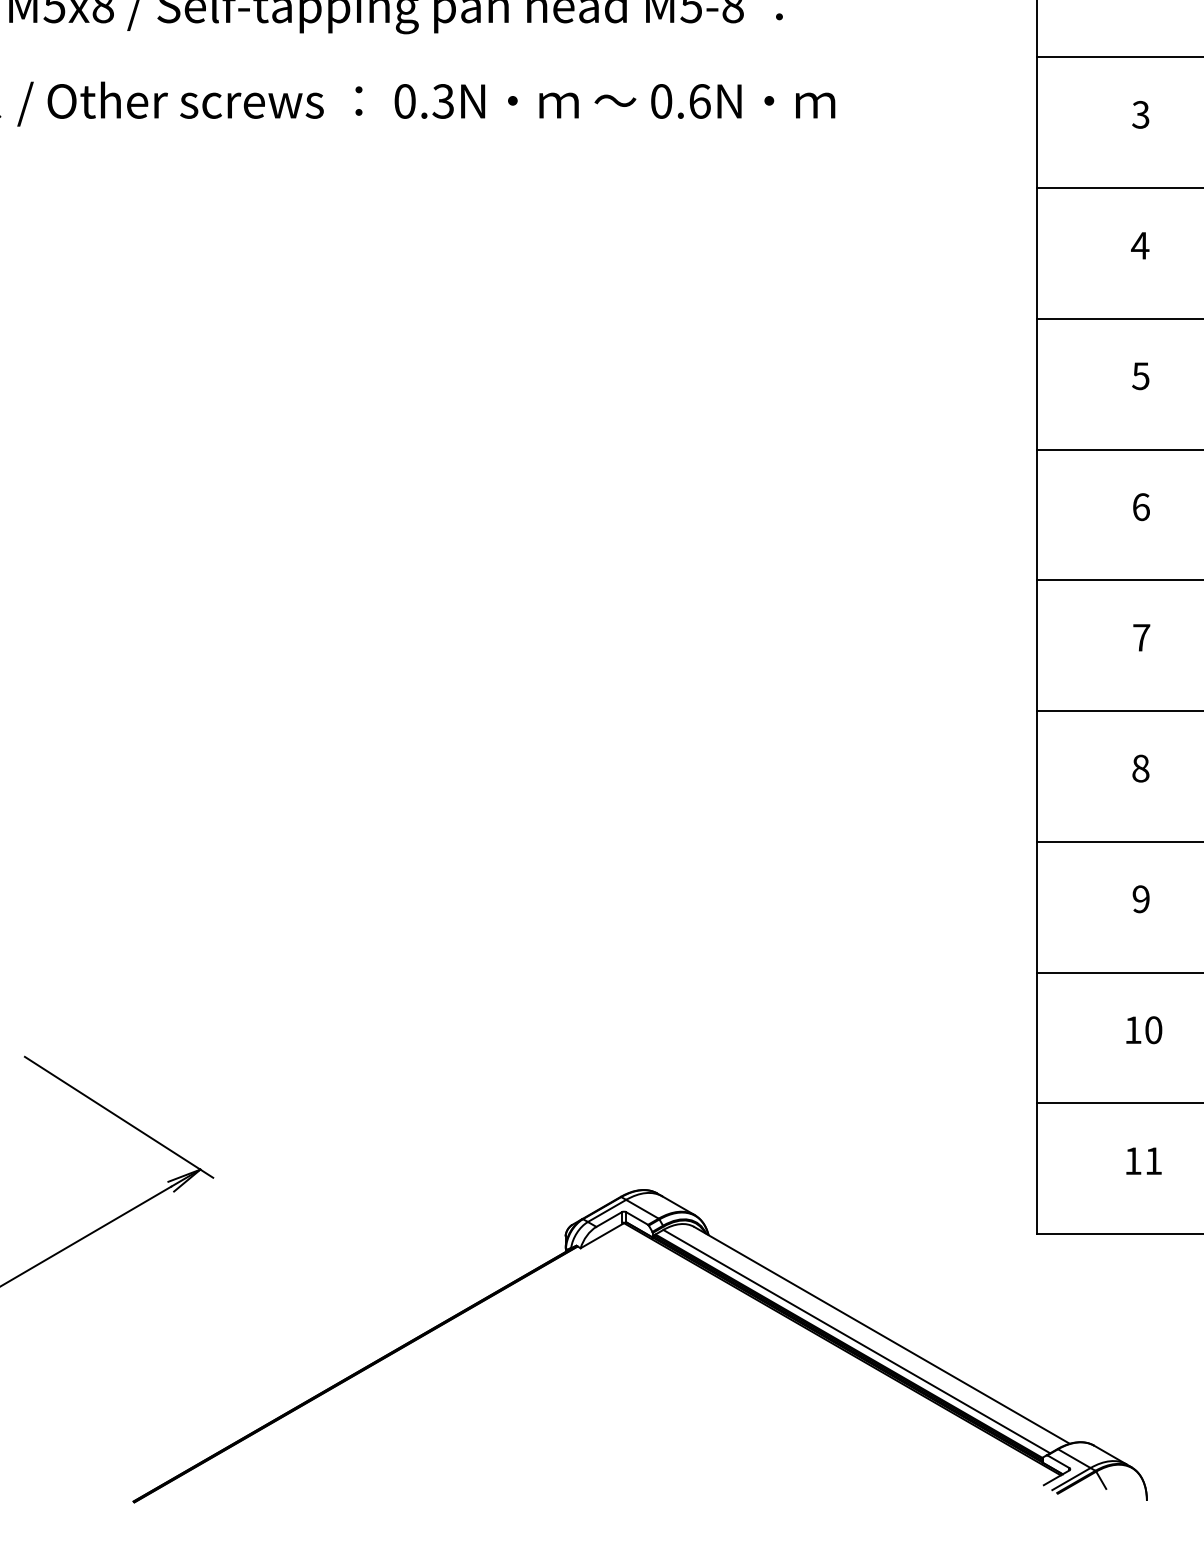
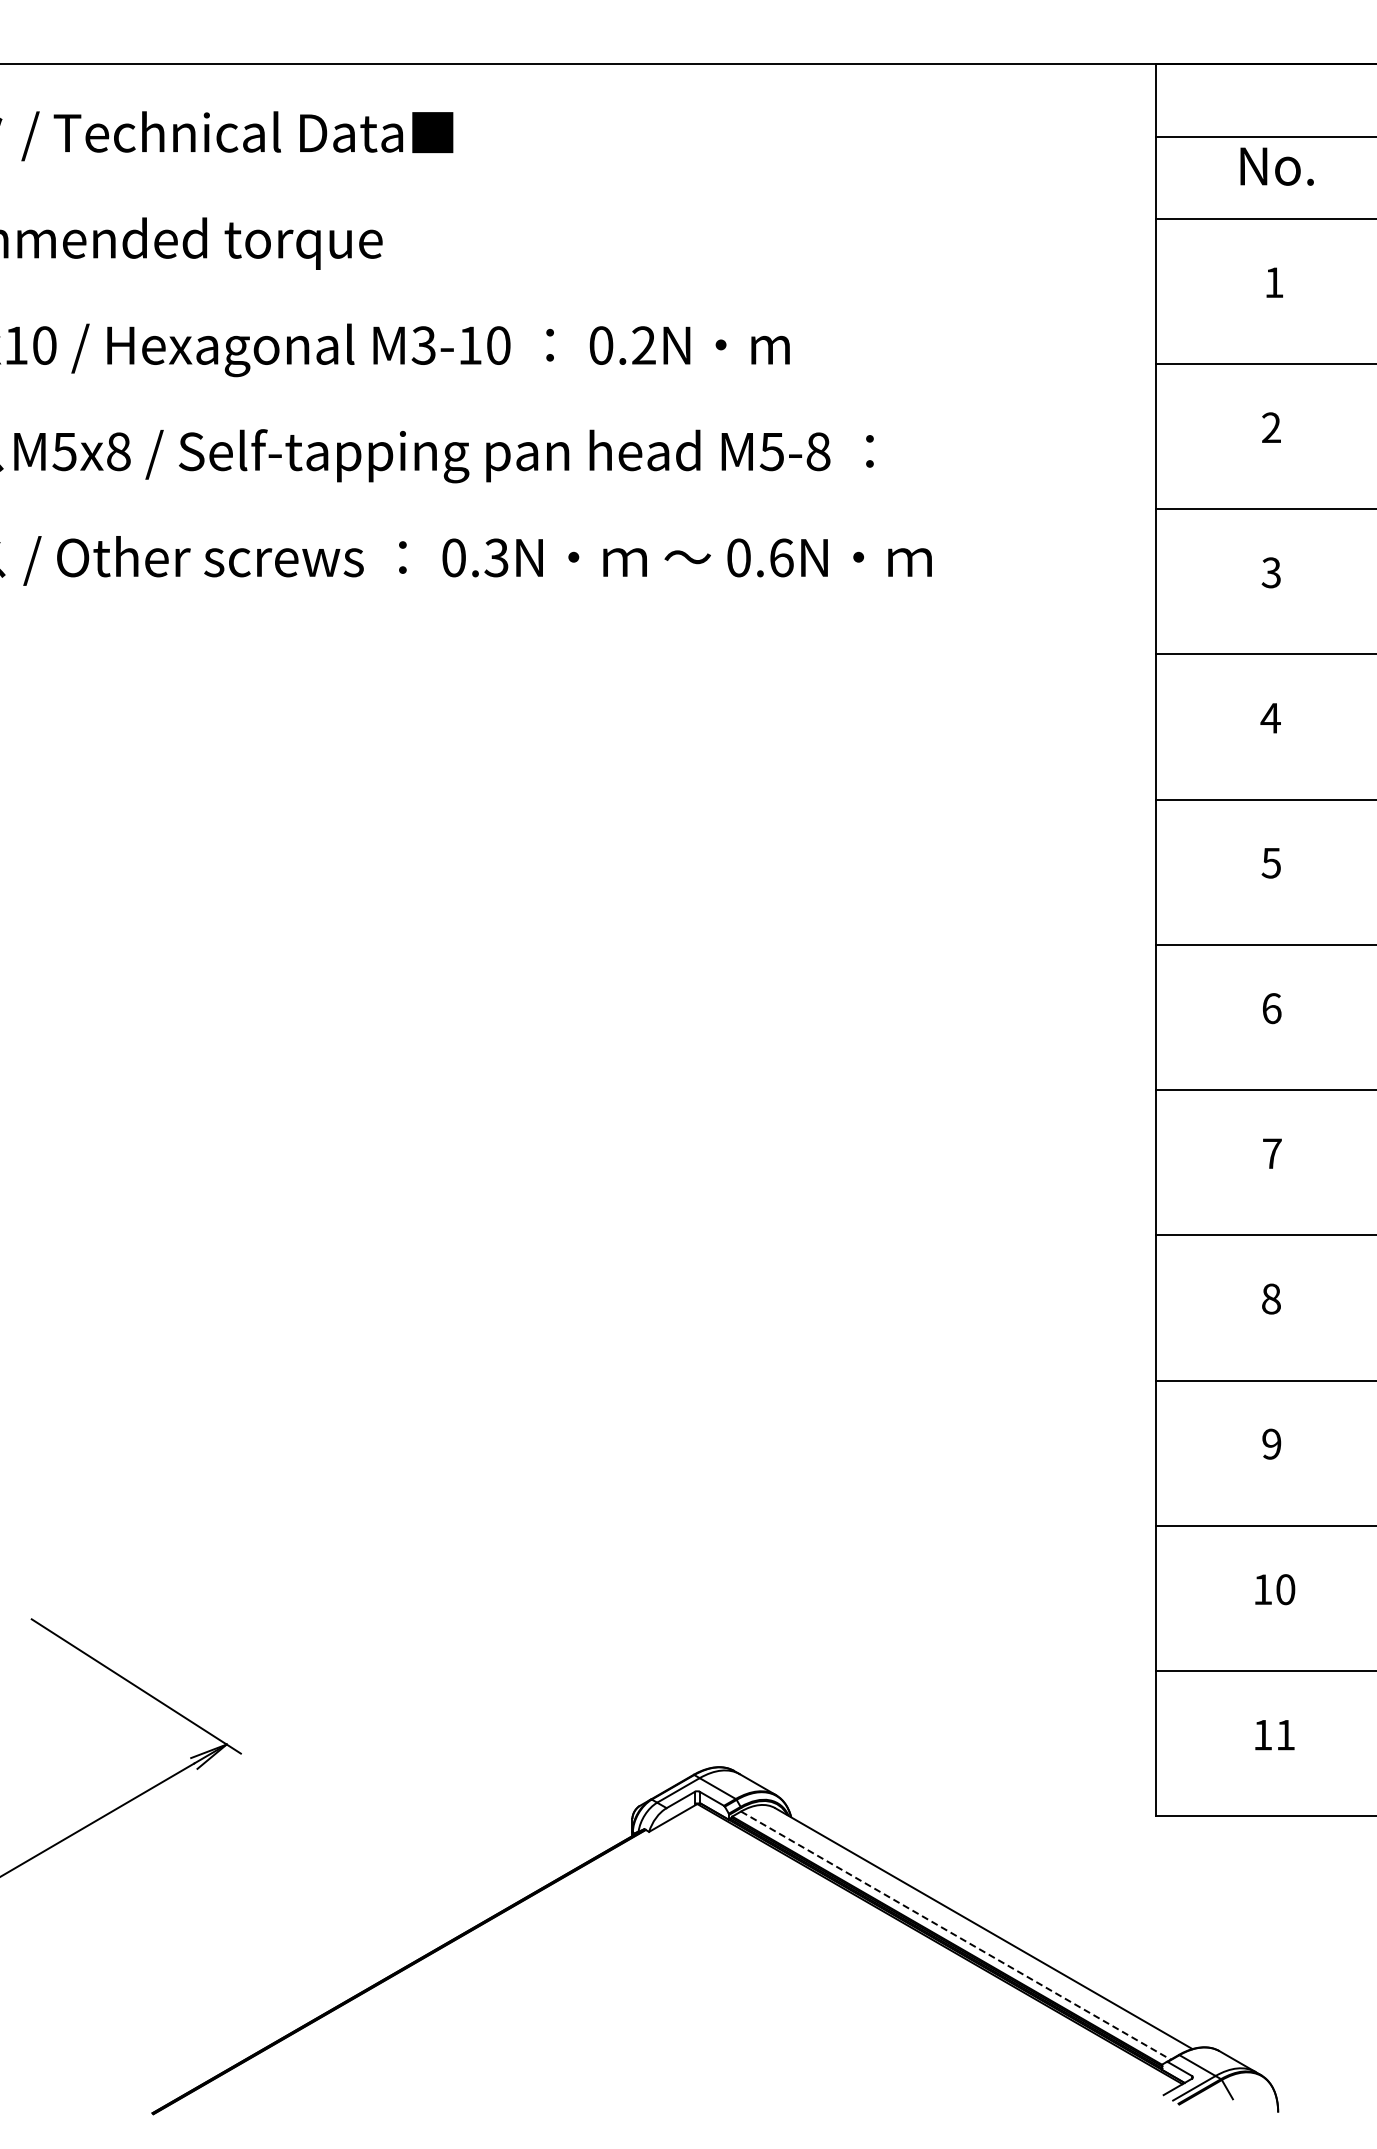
line: (857, 1341) -> (956, 1935), solid -> dashed

